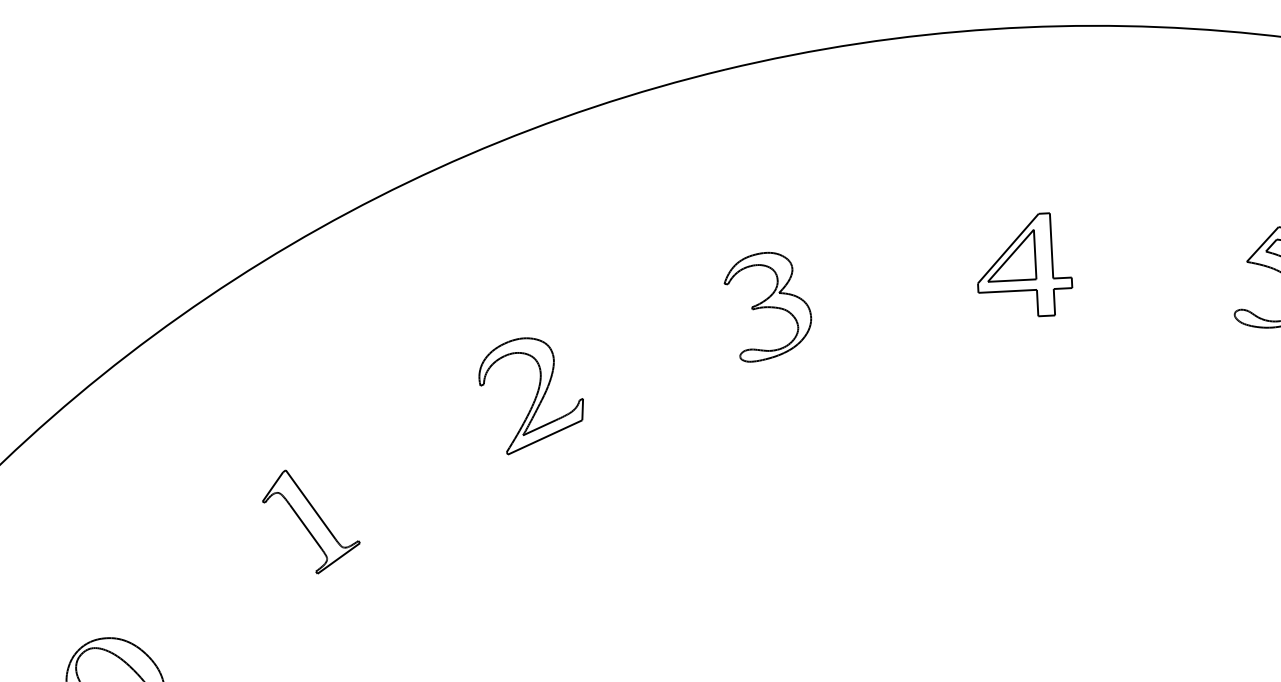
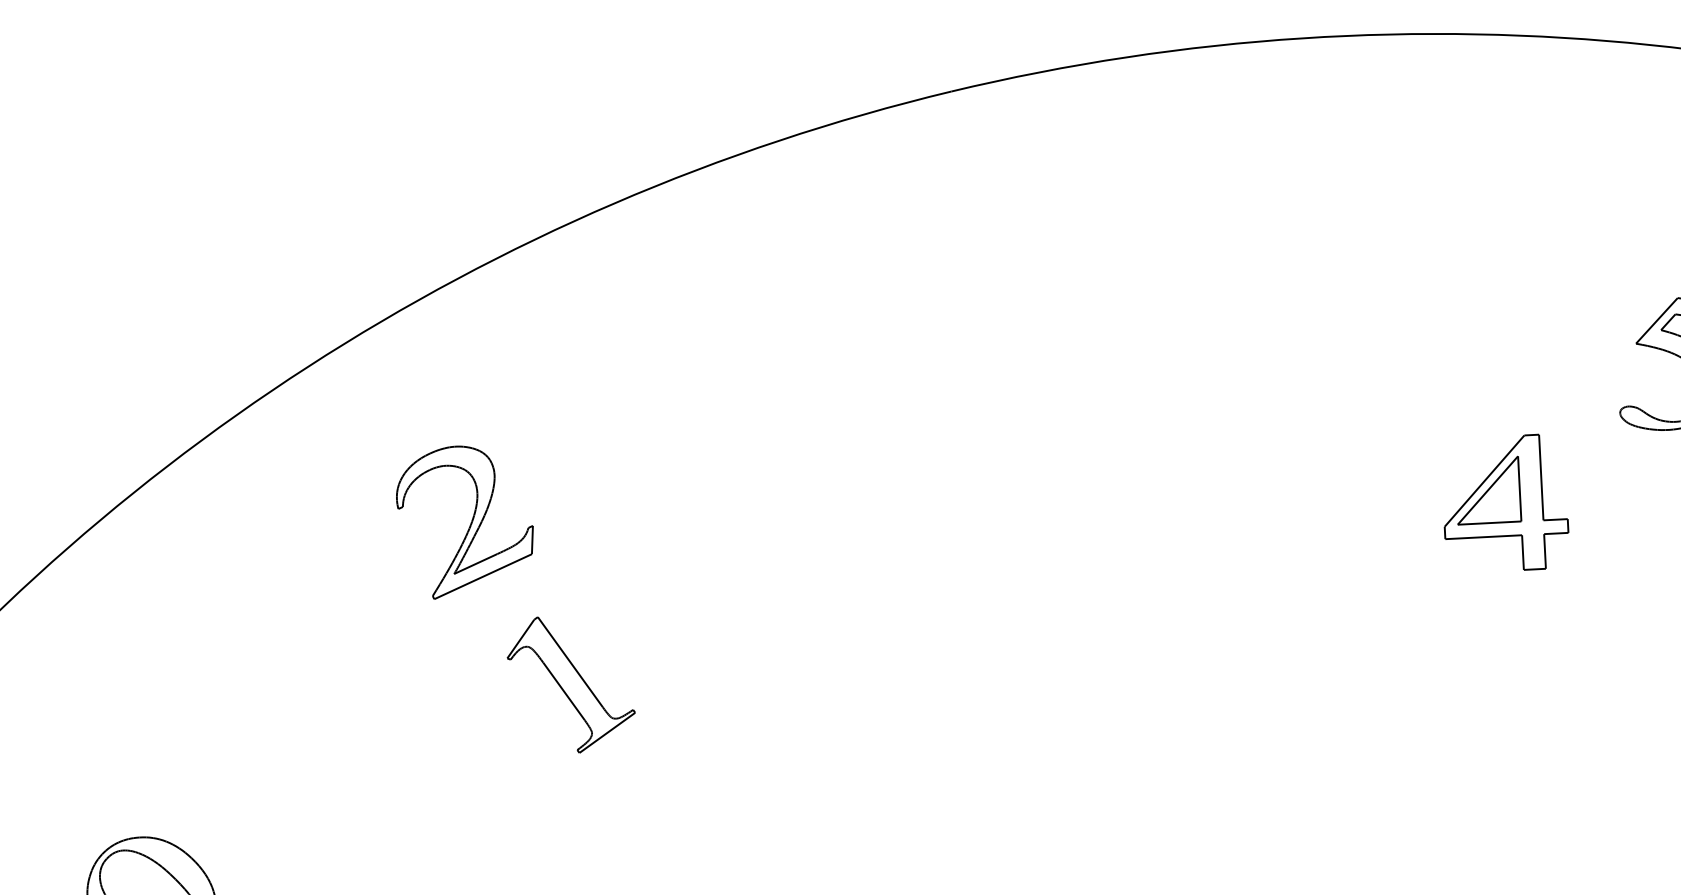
part: (1025, 264) -> (1507, 501), moved
part: (767, 306) -> (1007, 402), removed
part: (530, 396) -> (463, 522), moved
part: (311, 521) -> (571, 684), moved

